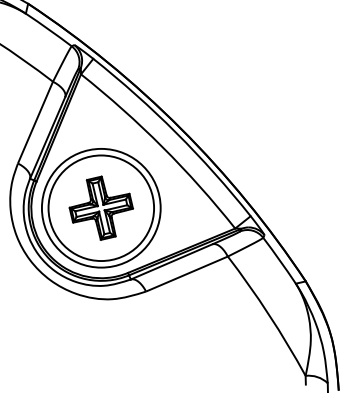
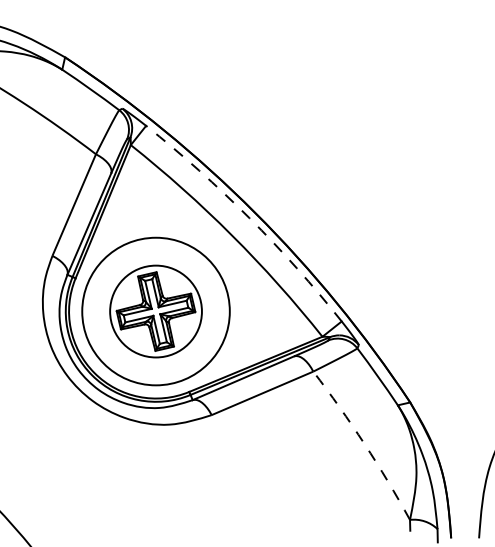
arc: (176, 133) -> (249, 218), solid -> dashed
circle: (100, 208) -> (155, 311), size x0.7
arc: (269, 314) -> (364, 443), solid -> dashed

